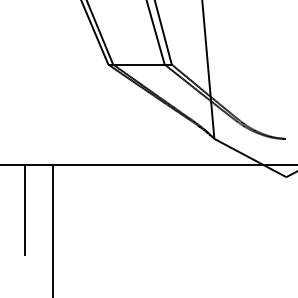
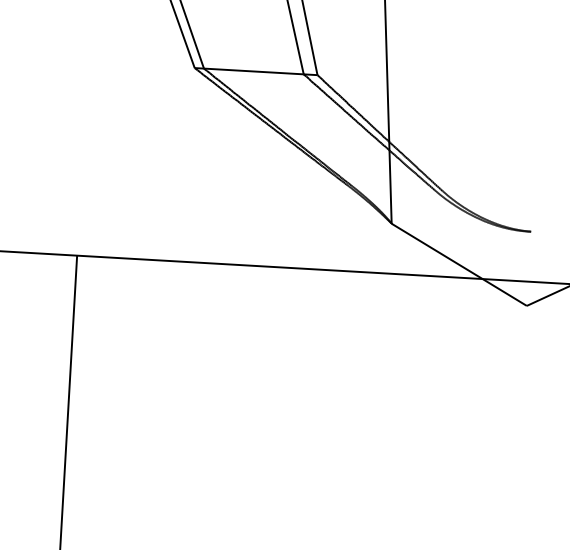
line: (24, 210) -> (16, 341), removed

